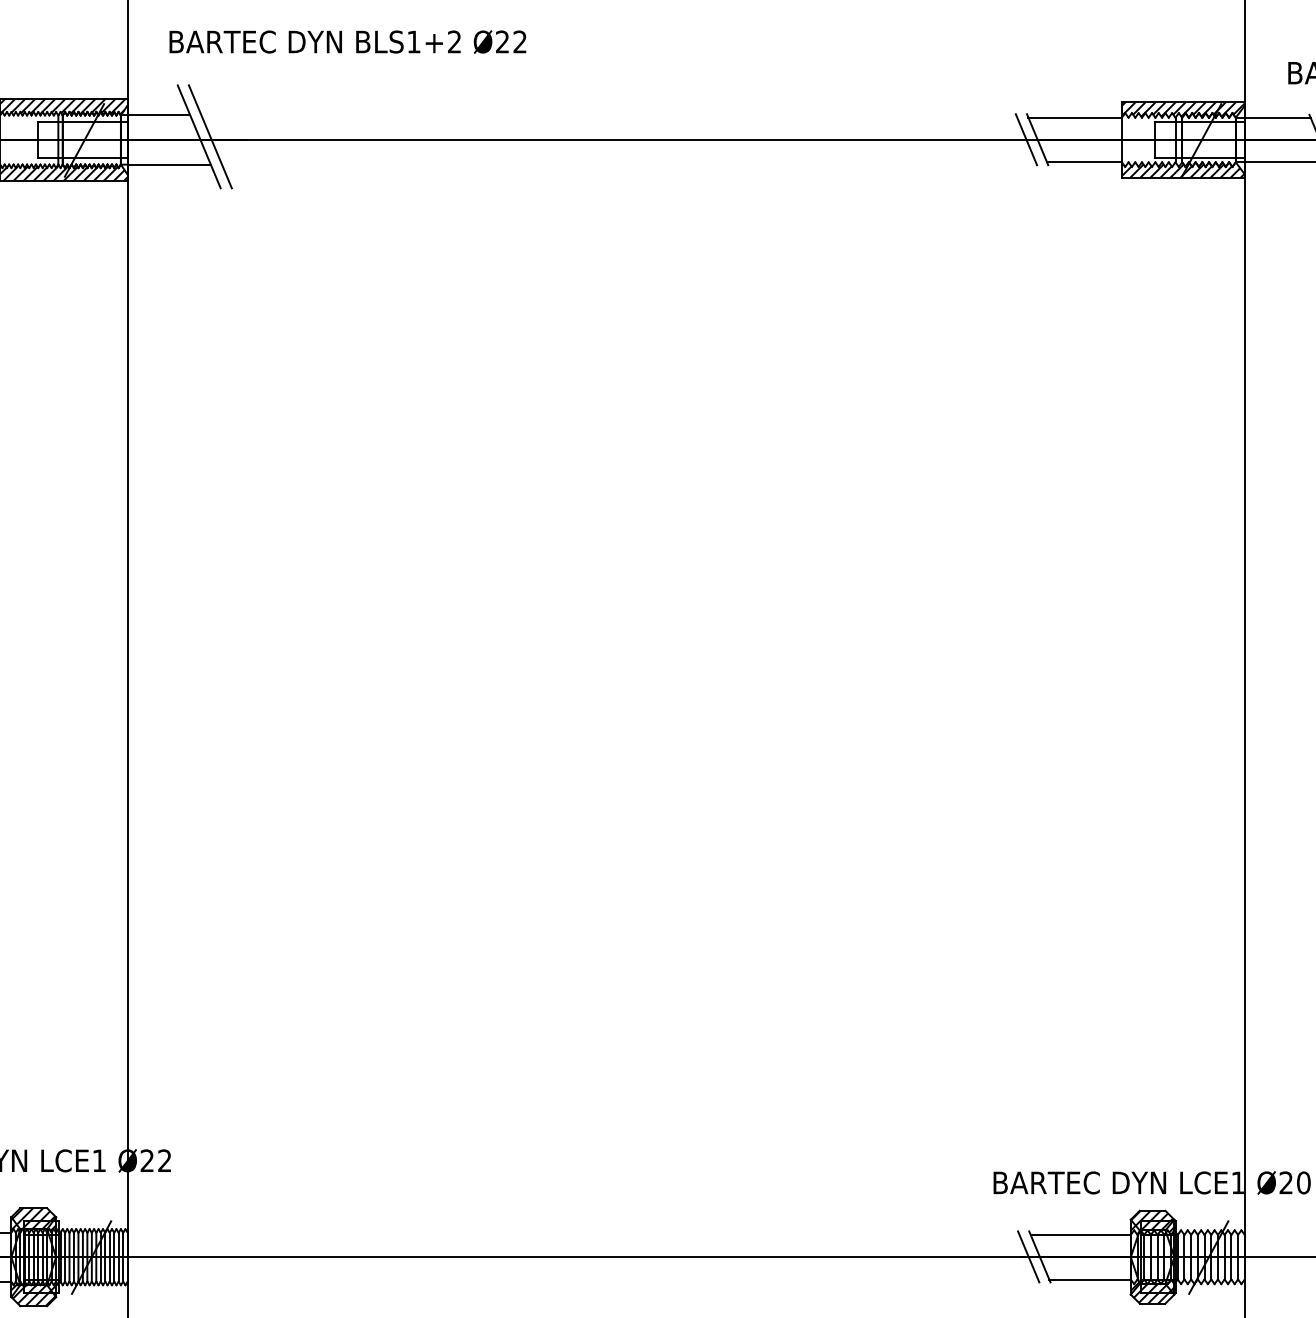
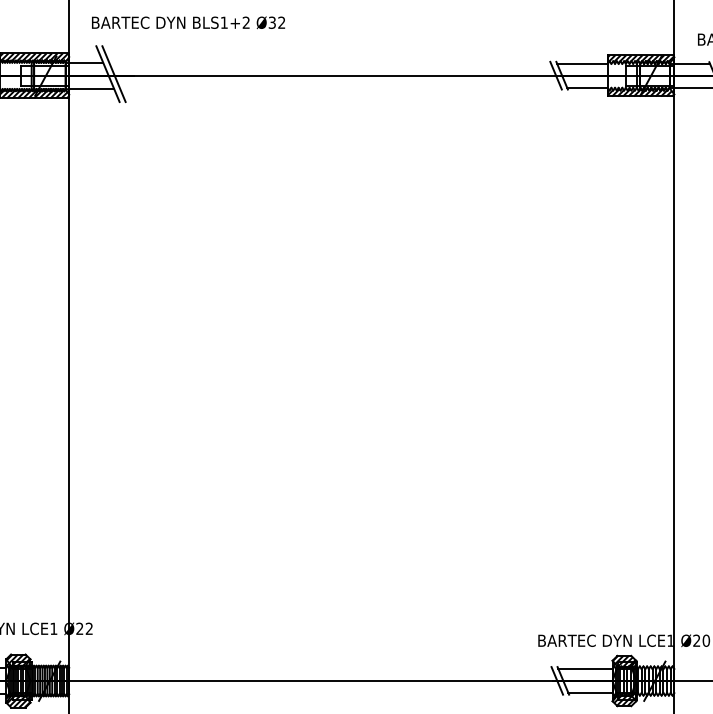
text: (501, 41) -> (271, 22), Ø22 -> Ø32

